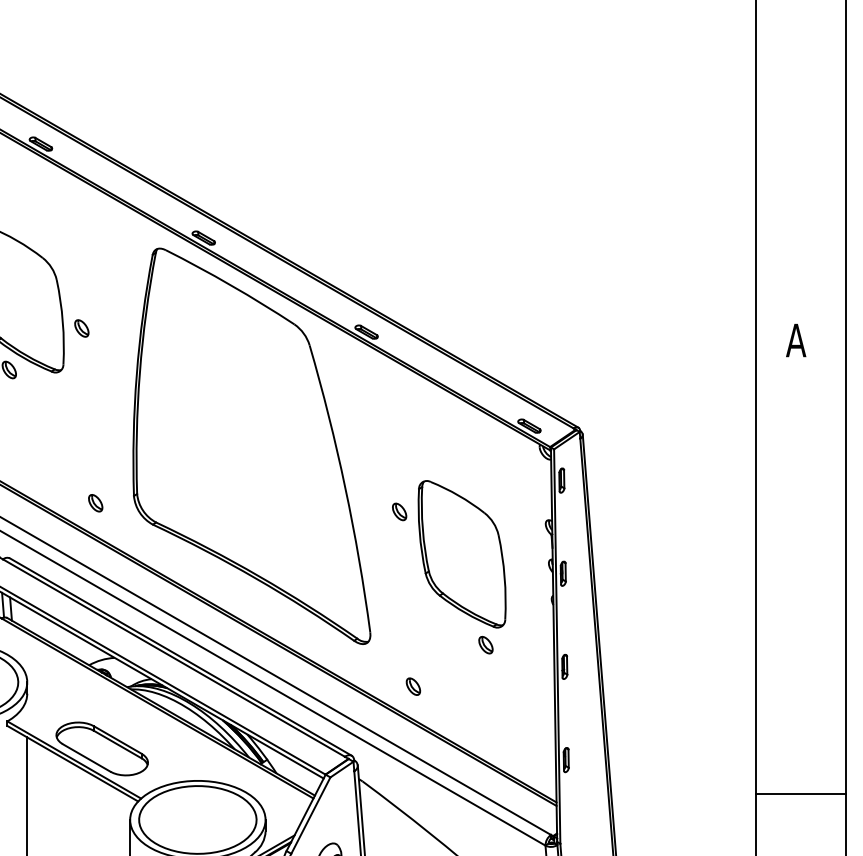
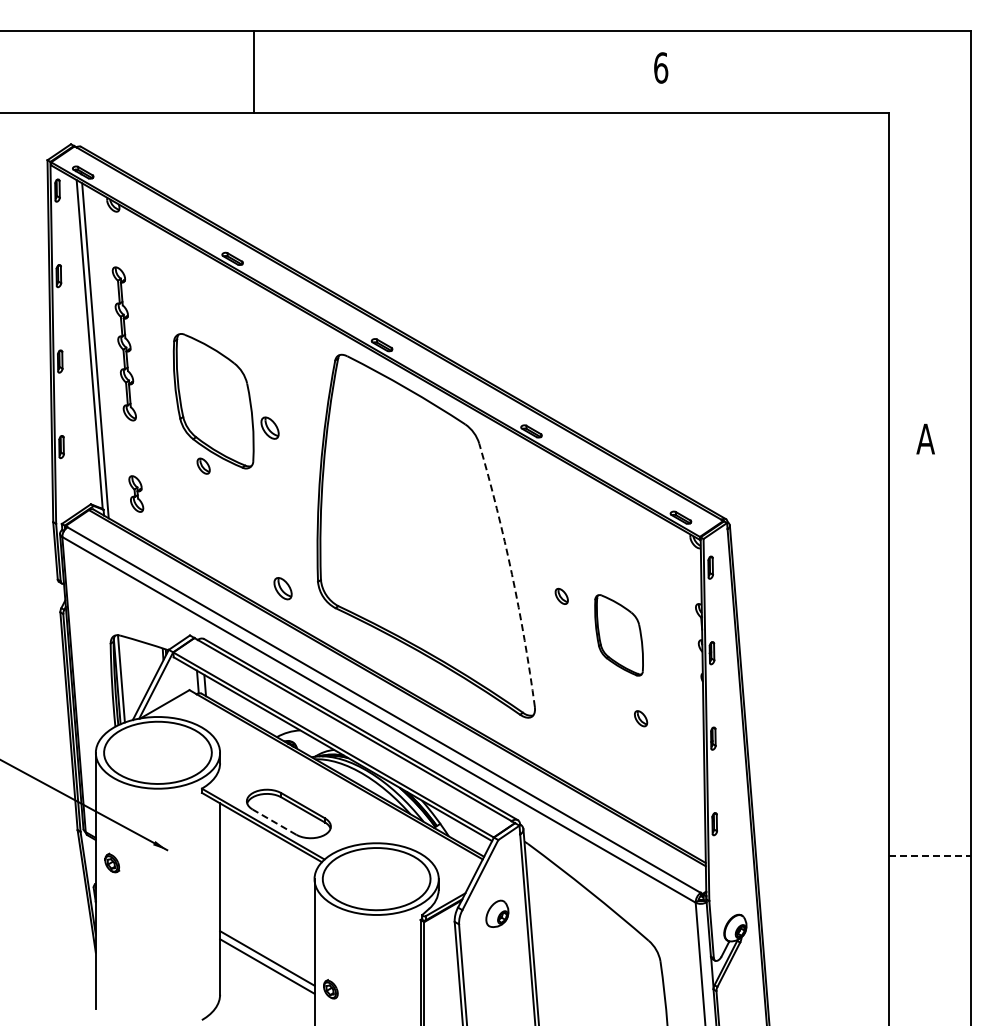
part: (82, 327) -> (270, 427), size x1.4
arc: (345, 488) -> (512, 574), solid -> dashed
part: (95, 502) -> (282, 587), size x1.4
part: (461, 554) -> (618, 635), size x0.6
part: (413, 686) -> (574, 756), removed
line: (86, 757) -> (274, 821), solid -> dashed
line: (801, 794) -> (930, 855), solid -> dashed

